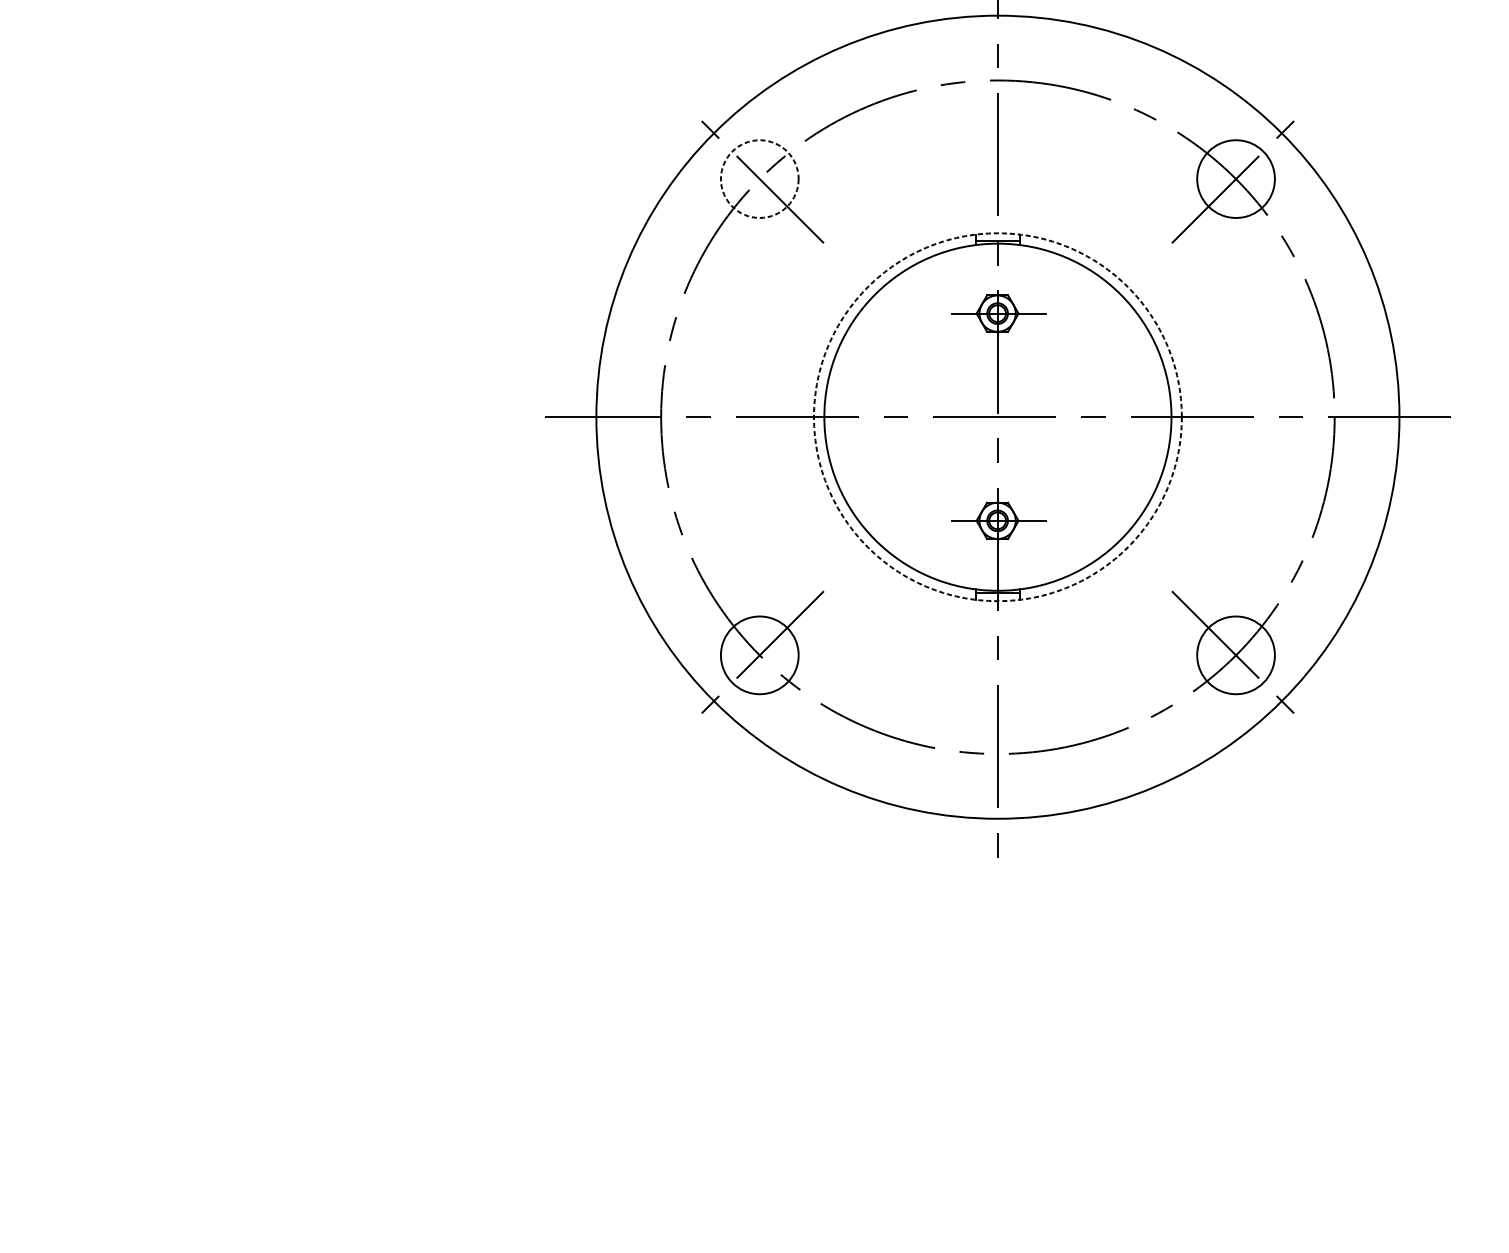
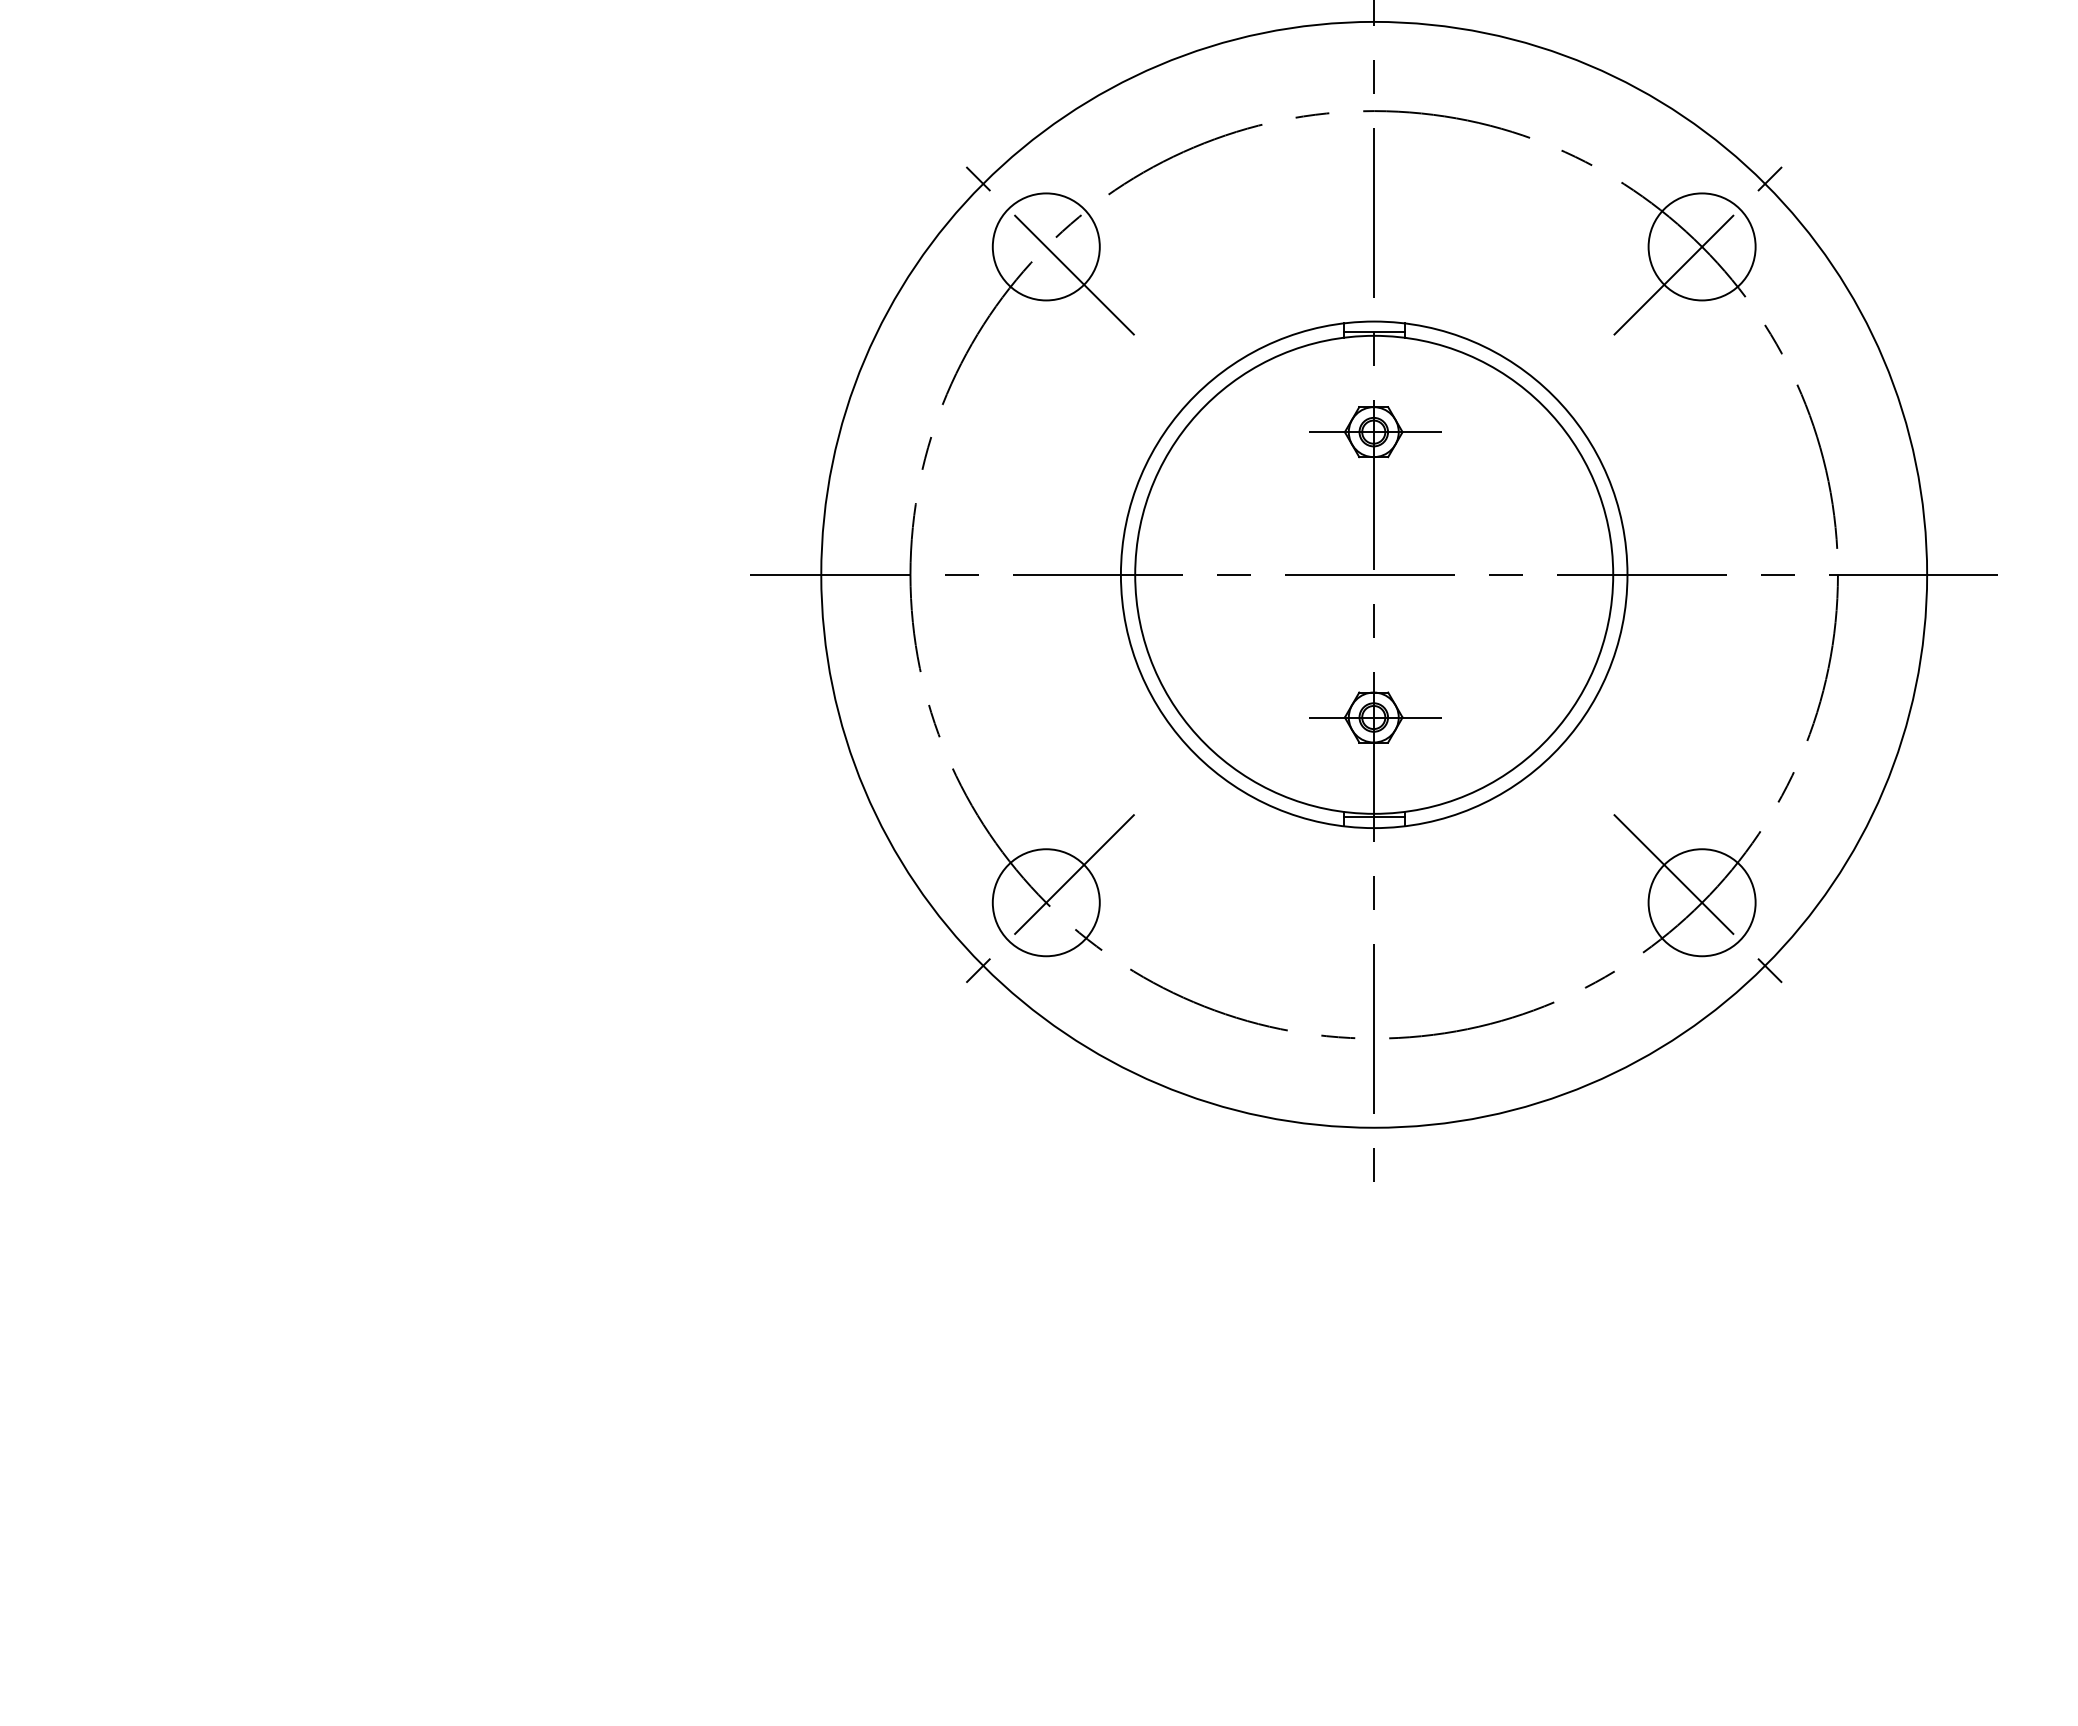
circle: (759, 178) -> (1045, 246), dashed -> solid
circle: (997, 416) -> (1373, 574), dashed -> solid

